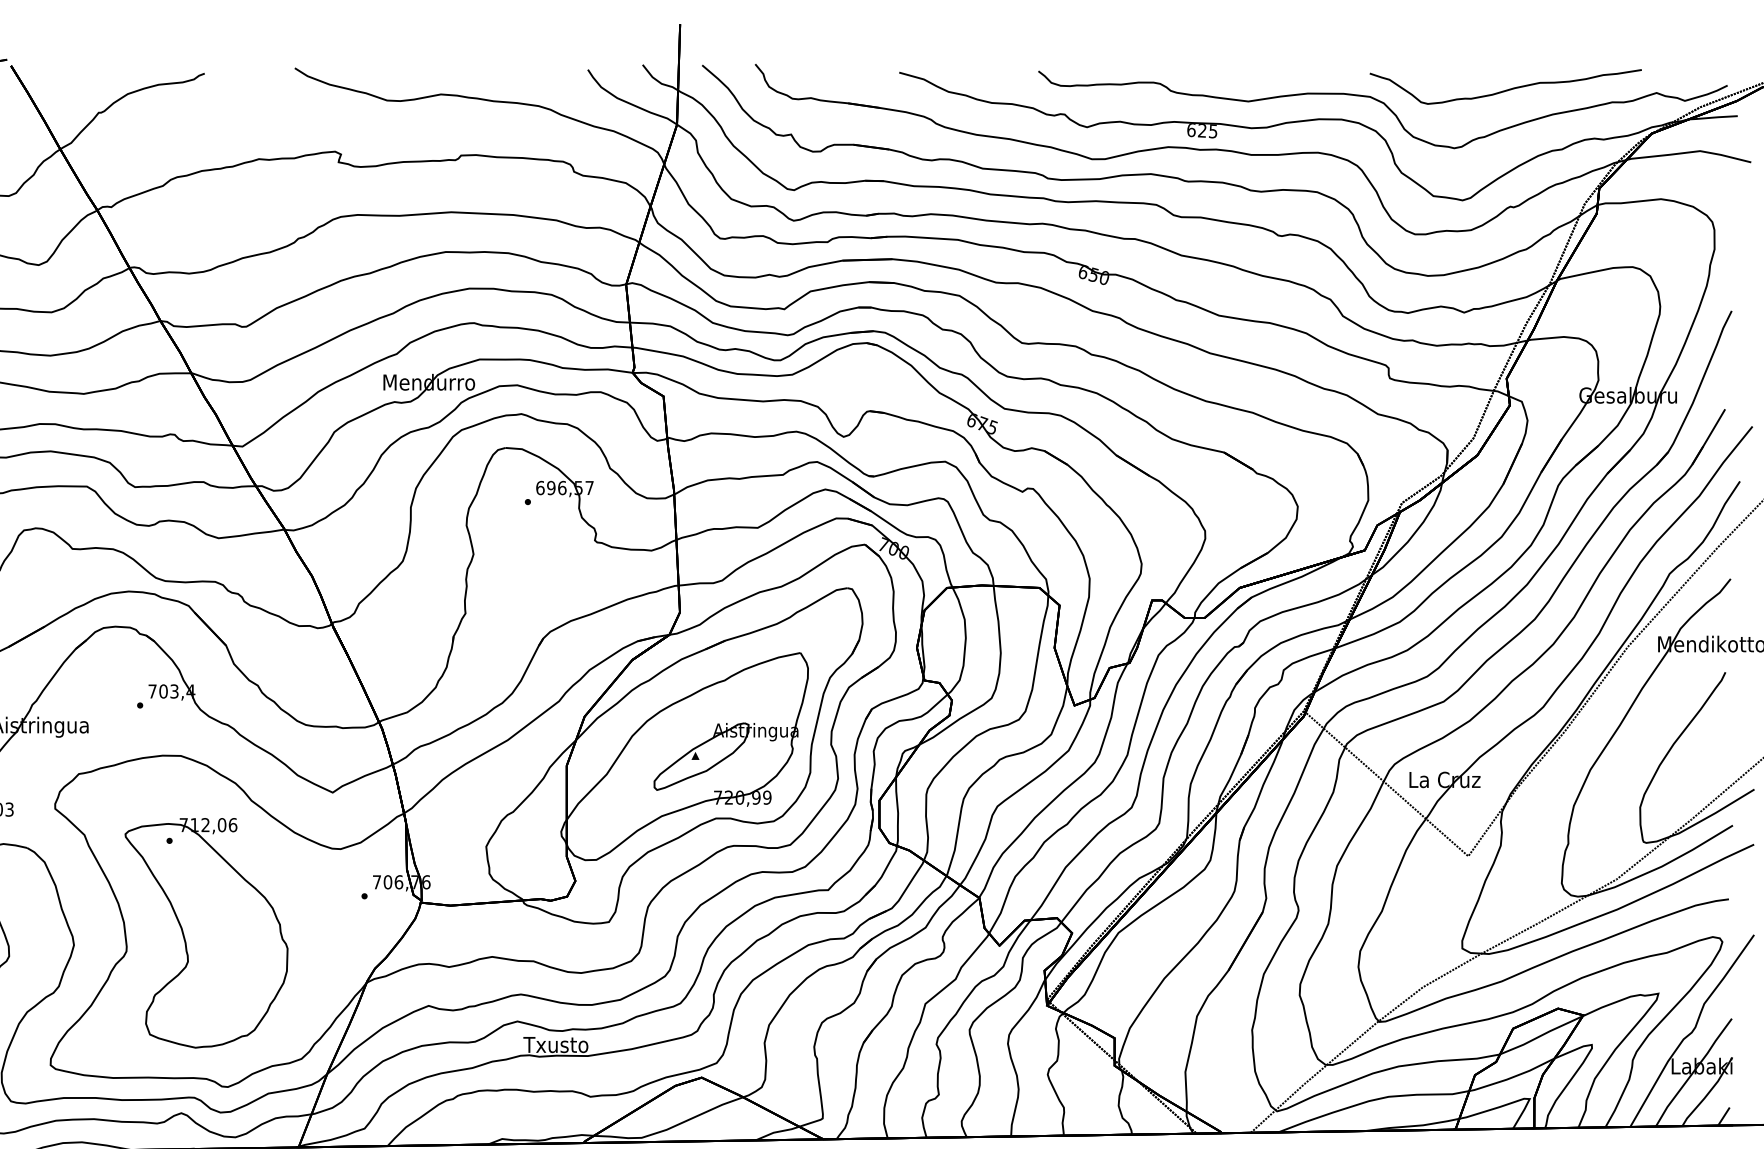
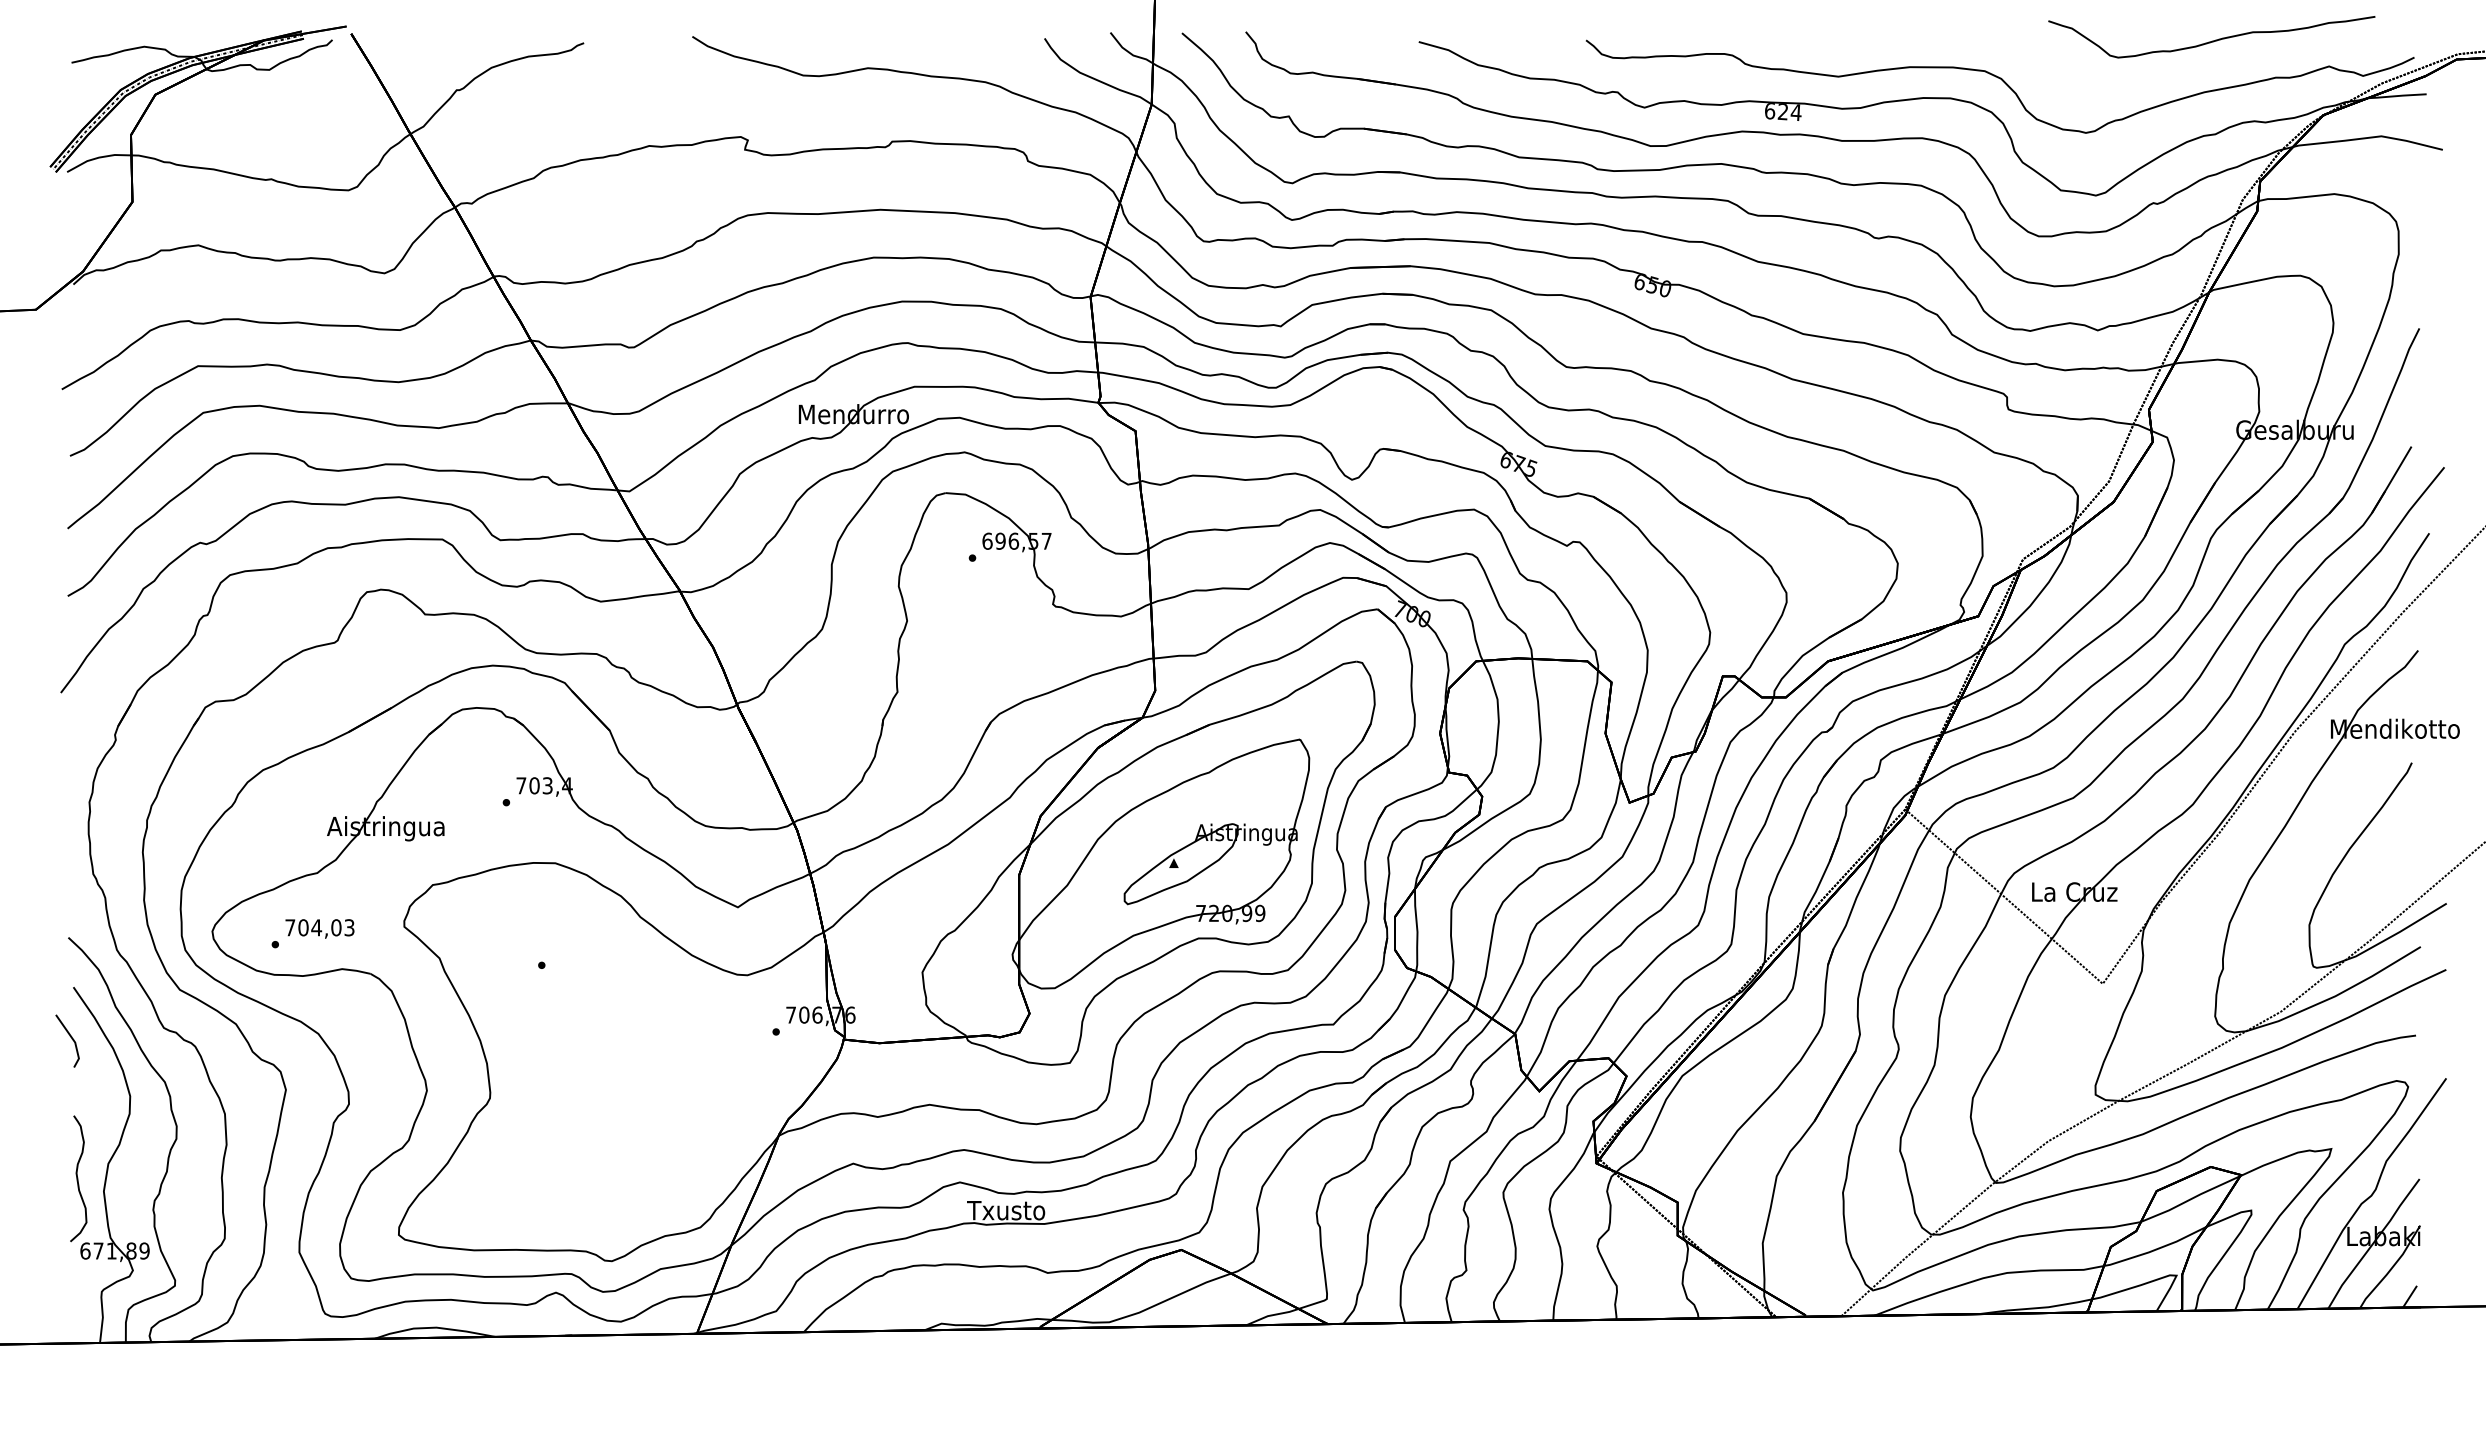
curve: (1506, 89) -> (2212, 40), moved
text: (1212, 131) -> (1795, 112), 625 -> 624
part: (206, 932) -> (586, 1075), removed

